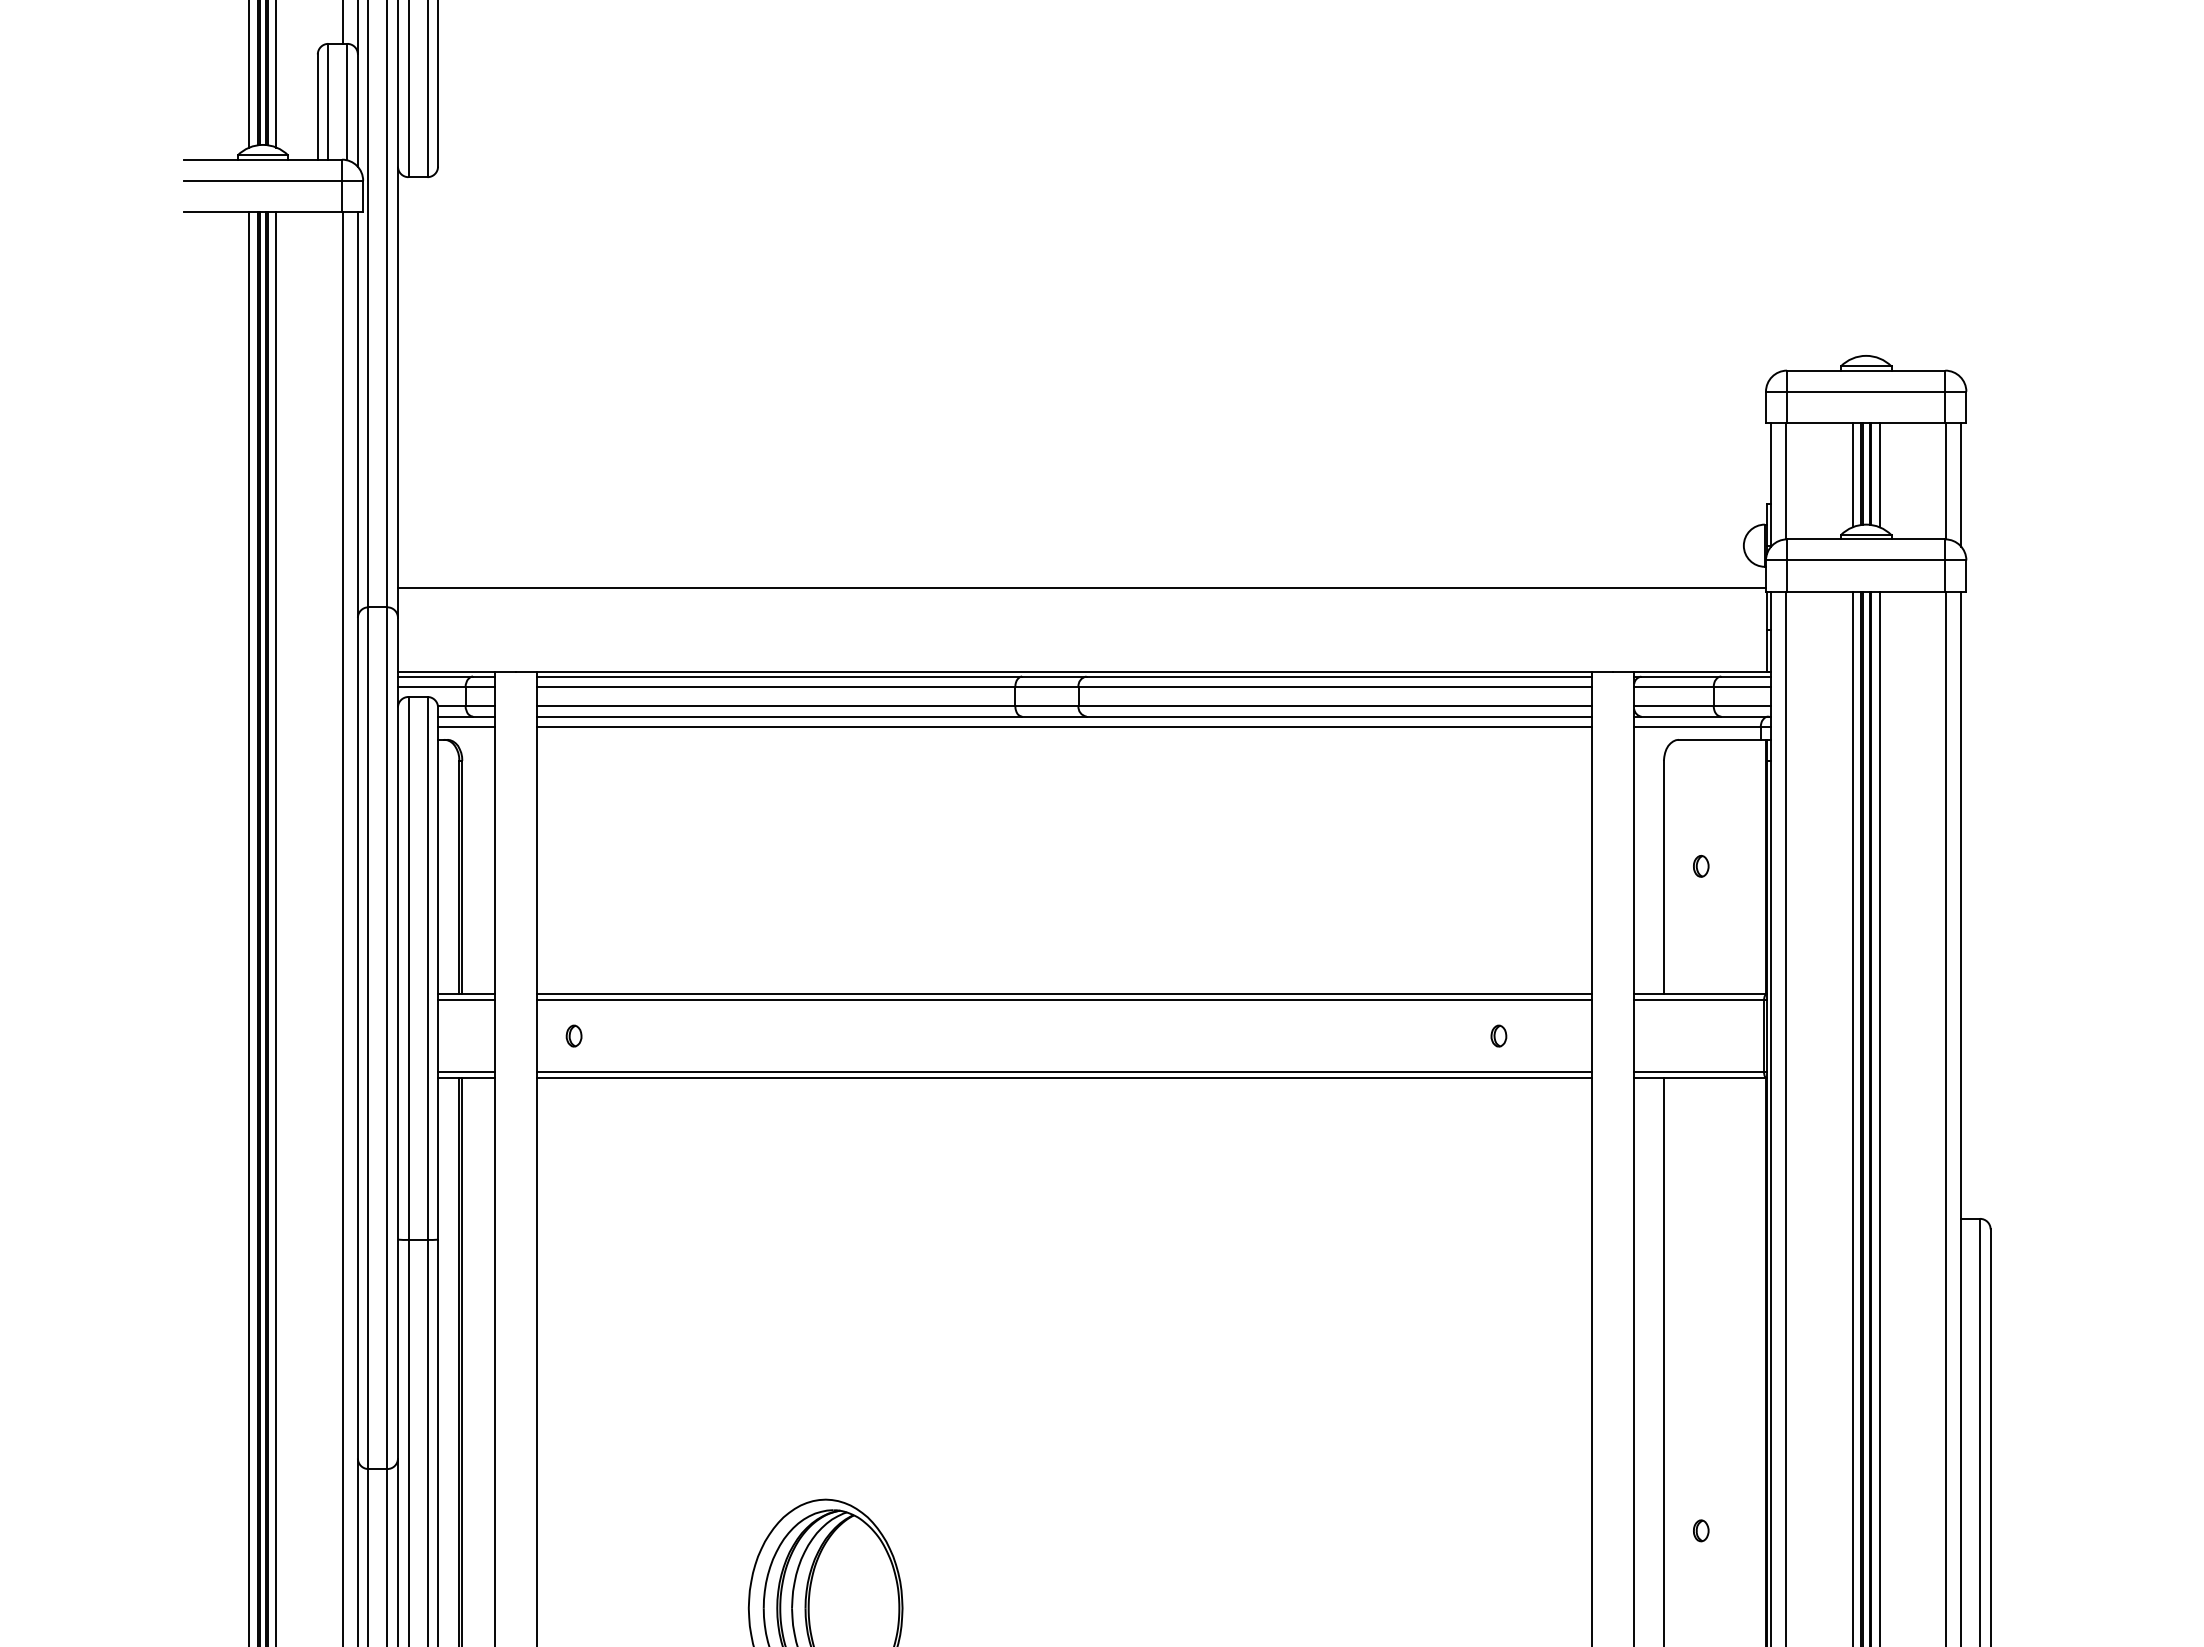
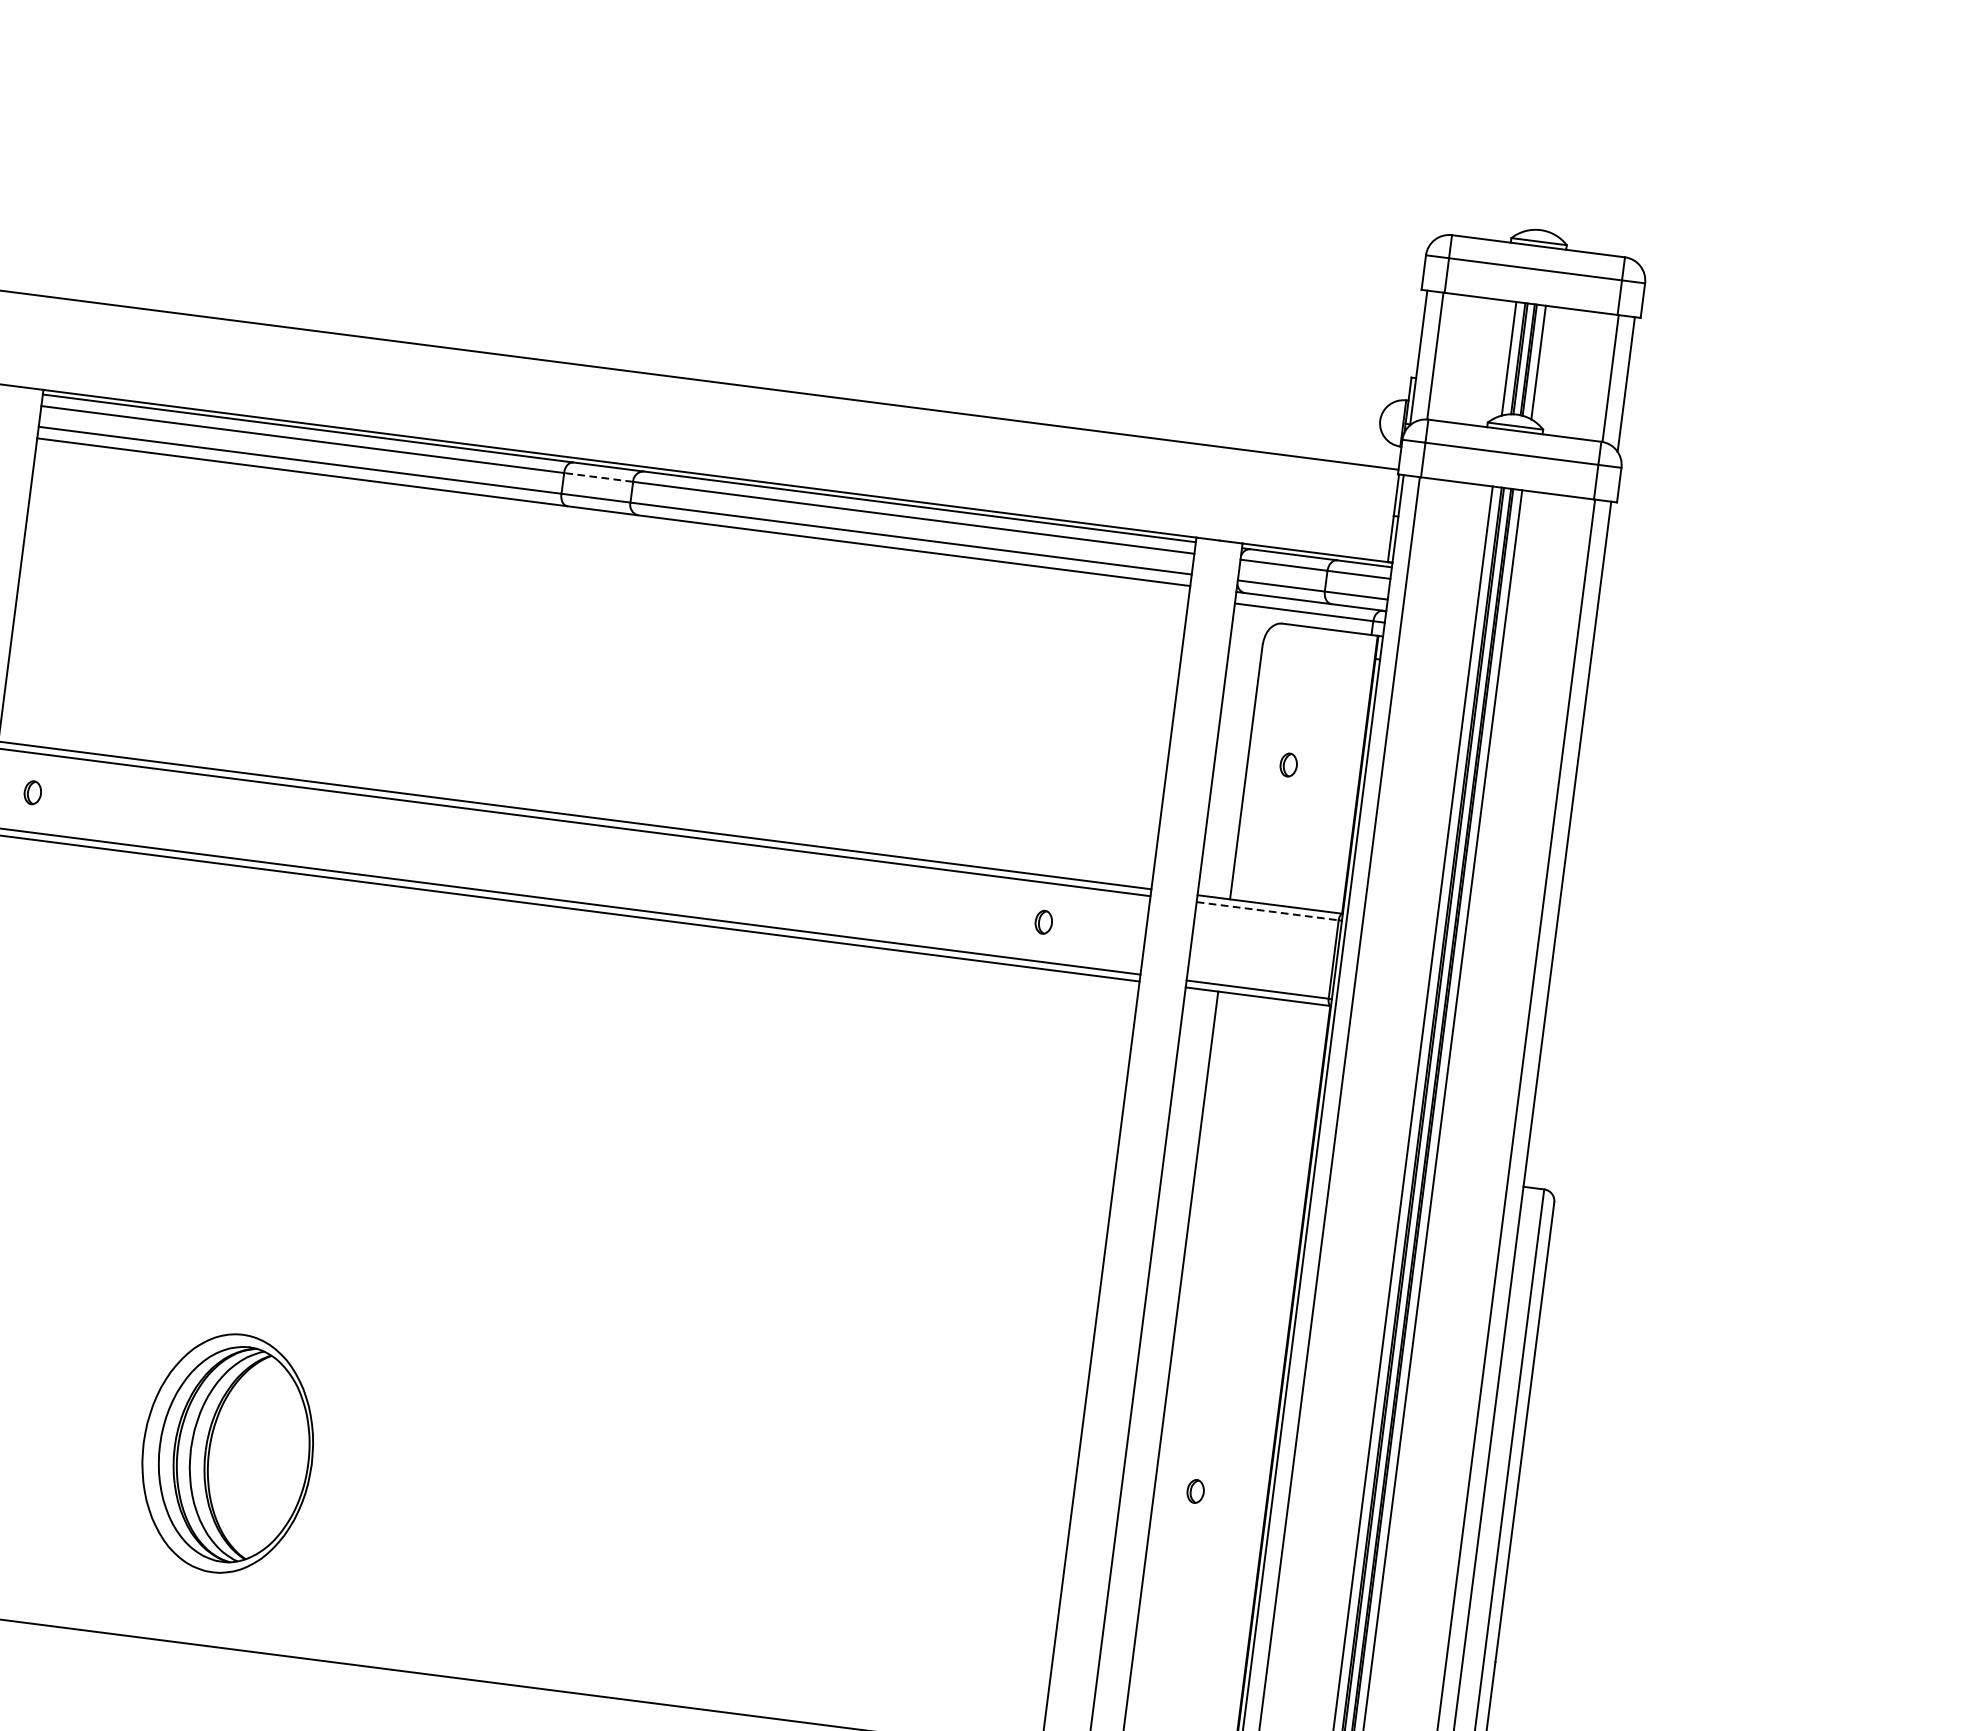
line: (1046, 687) -> (598, 477), solid -> dashed
line: (1064, 727) -> (612, 524), removed
line: (1699, 1000) -> (1268, 911), solid -> dashed

